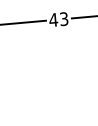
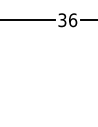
text: (58, 19) -> (67, 20), 43 -> 36

